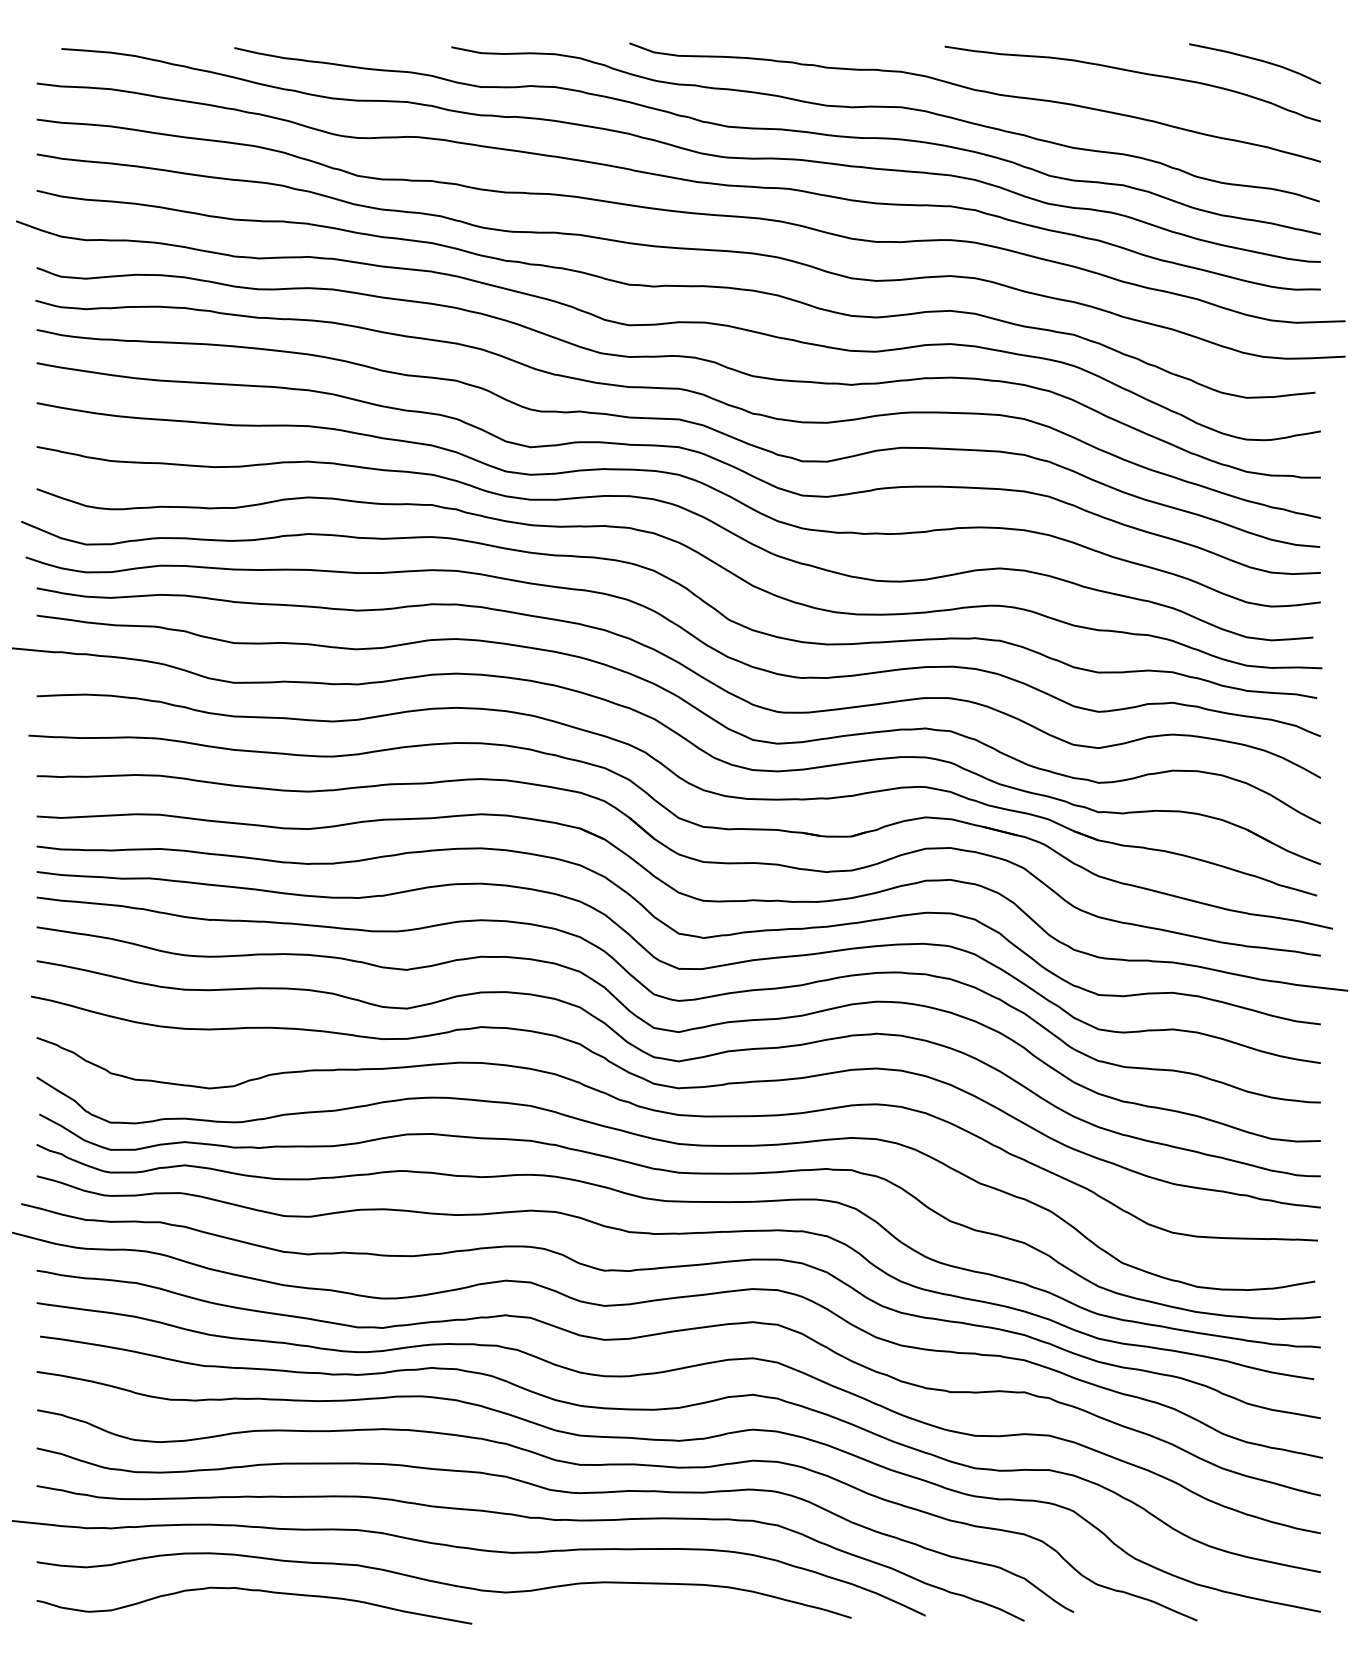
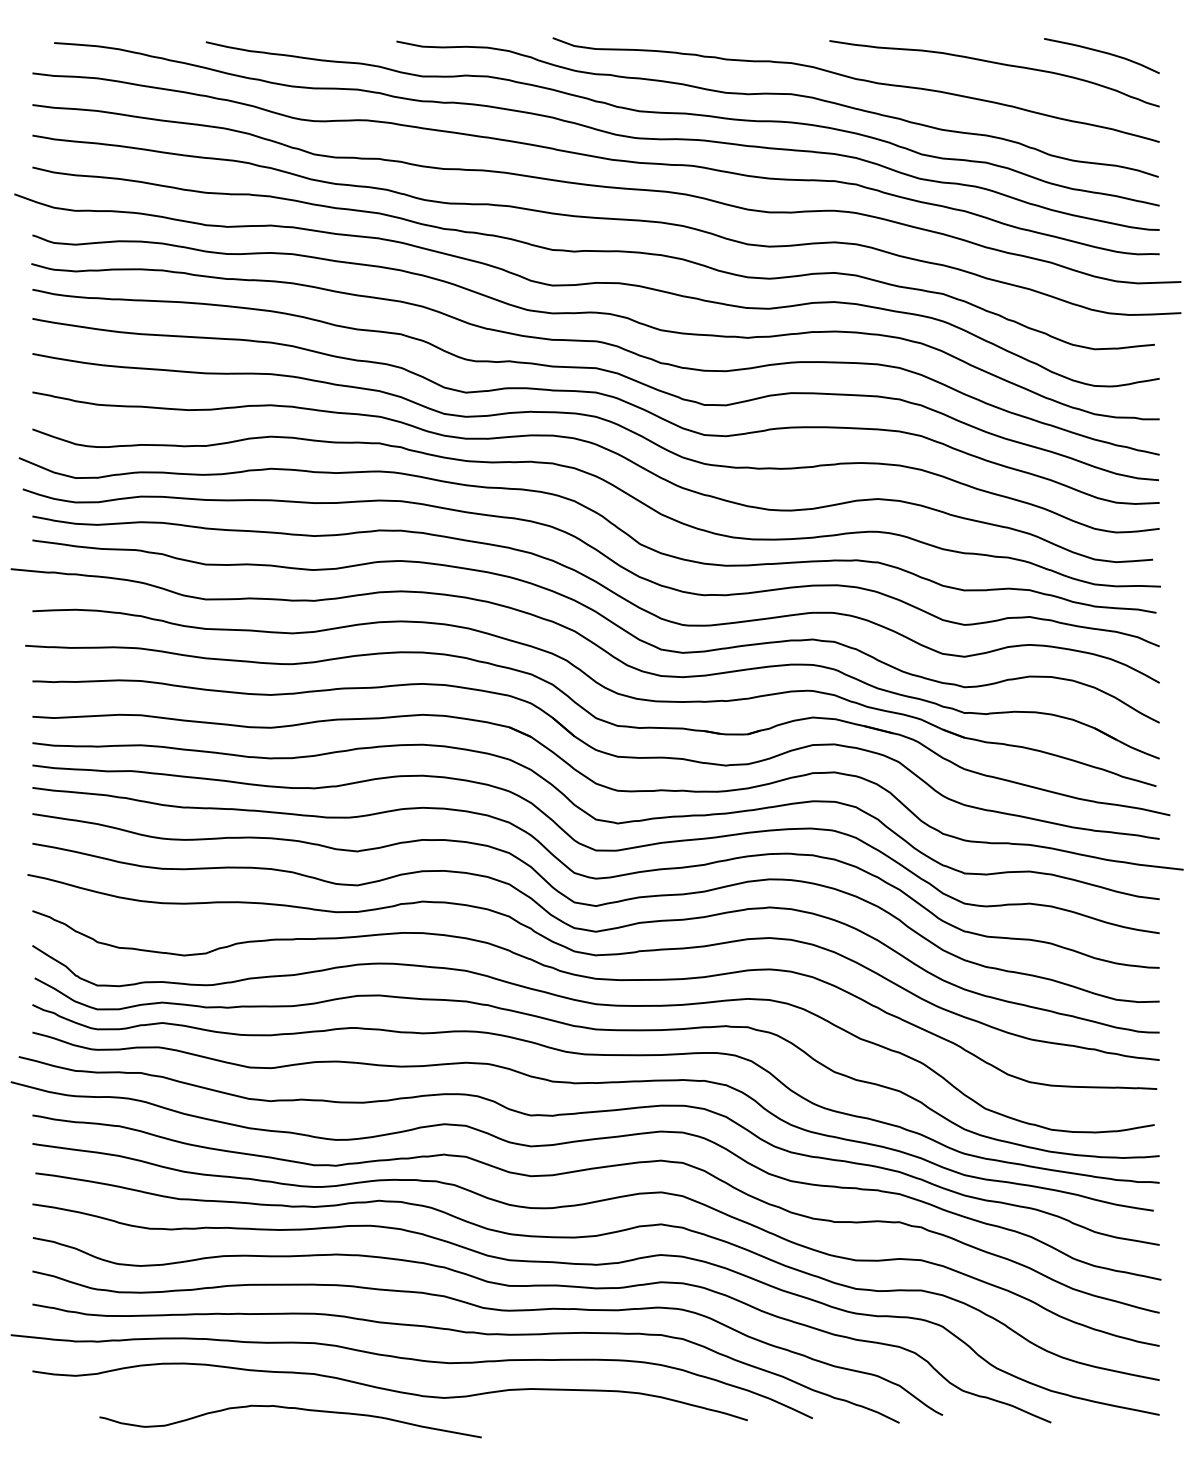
curve: (254, 1590) -> (290, 1408), moved

